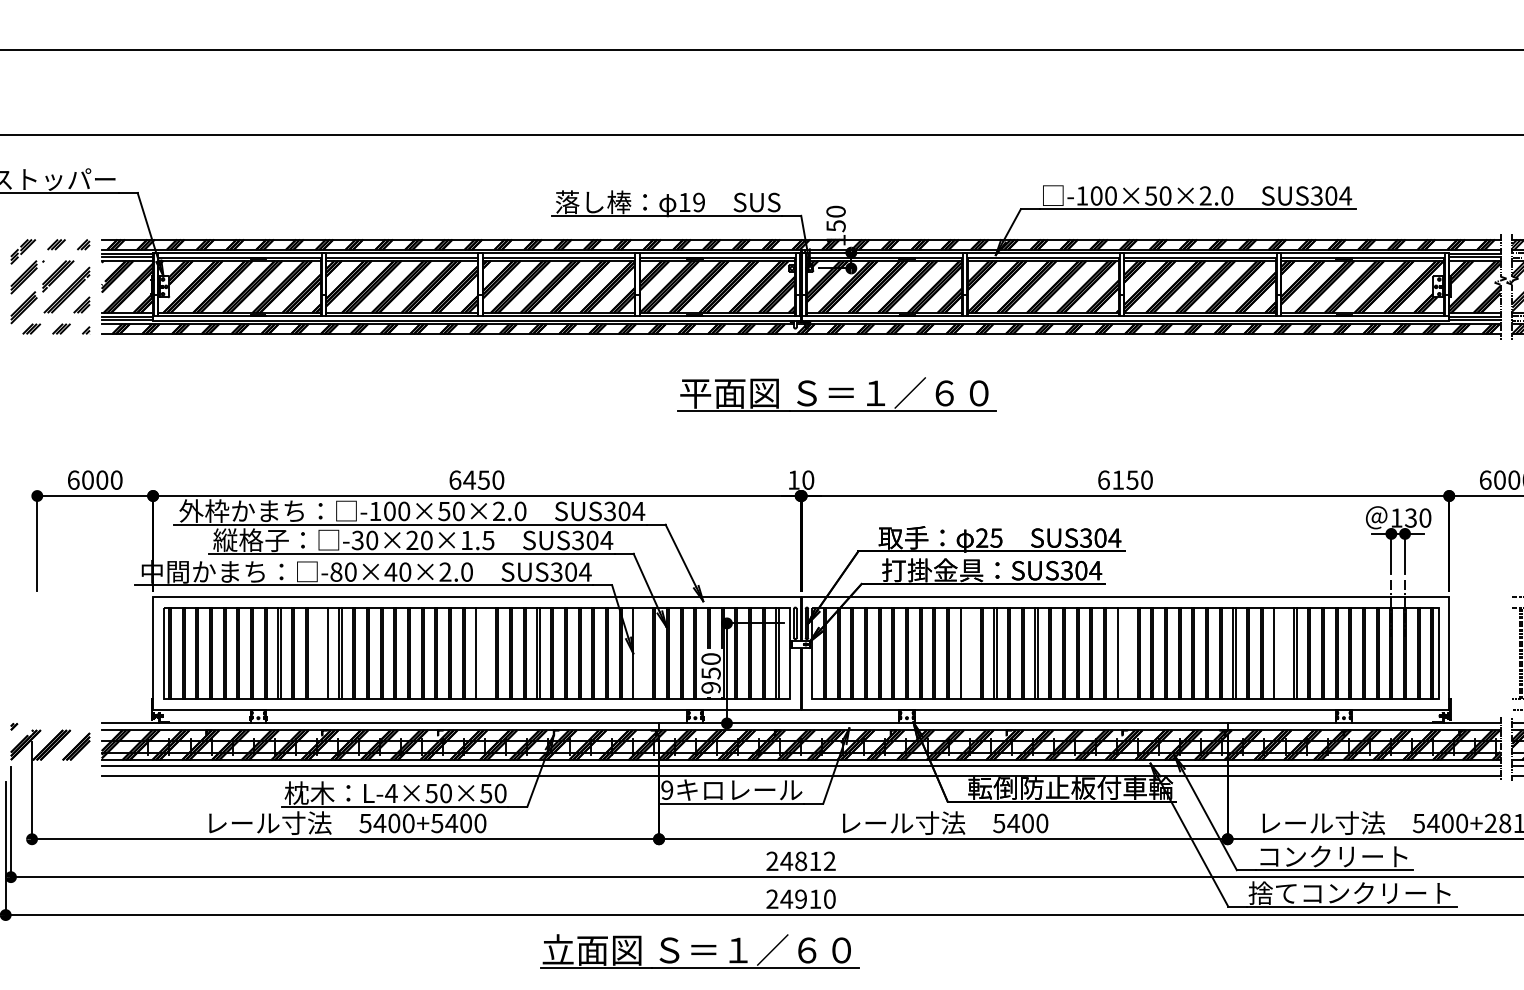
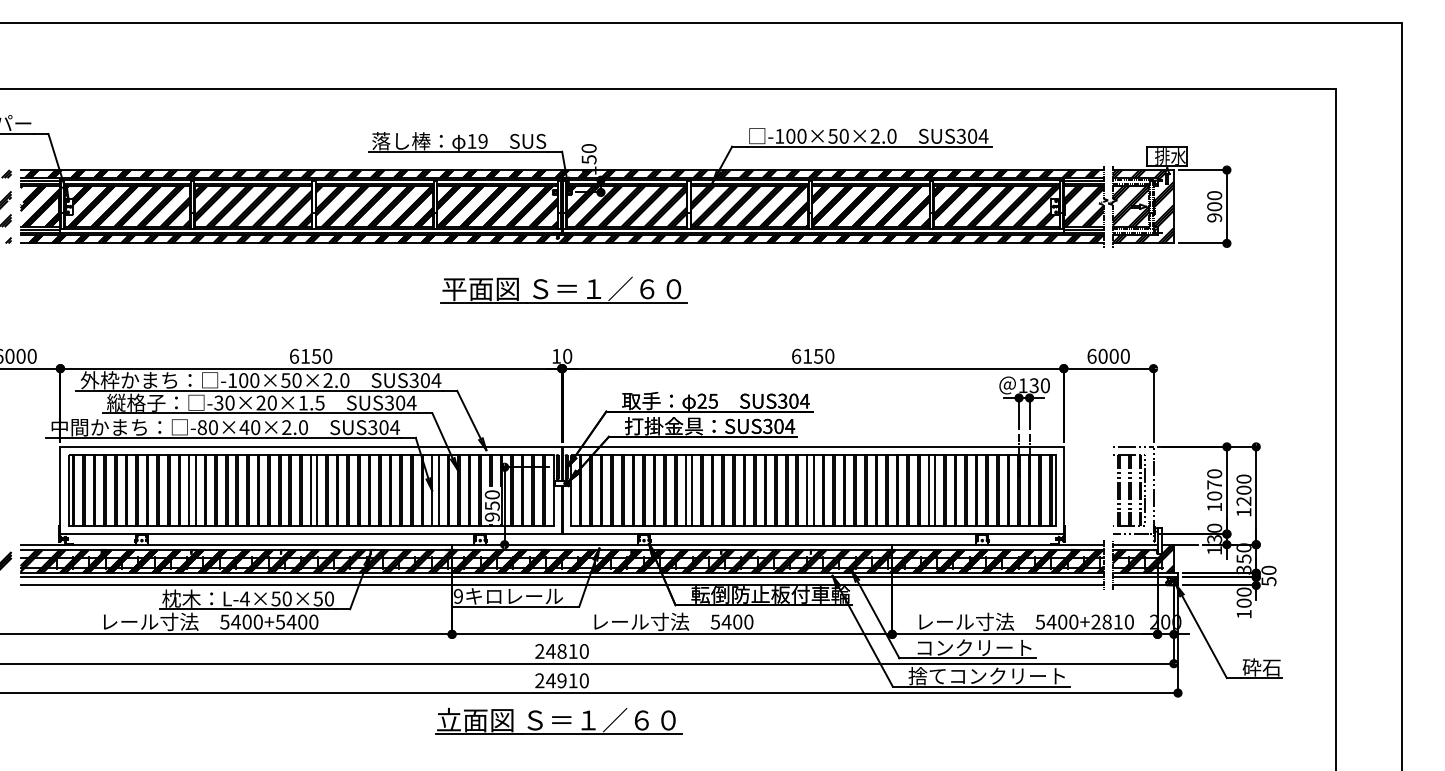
part: (836, 393) -> (563, 289), moved
text: (469, 480) -> (305, 356), 6450 -> 6150
line: (319, 653) -> (189, 490), added
line: (485, 653) -> (317, 490), added
line: (641, 653) -> (438, 490), added
line: (969, 653) -> (692, 490), added
line: (1125, 653) -> (813, 490), added
line: (1283, 653) -> (935, 490), added
text: (828, 861) -> (583, 651), 24812 -> 24810
part: (699, 950) -> (558, 720), moved

